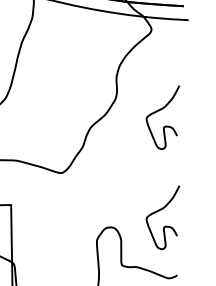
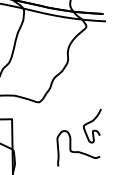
curve: (159, 112) -> (90, 70), removed

